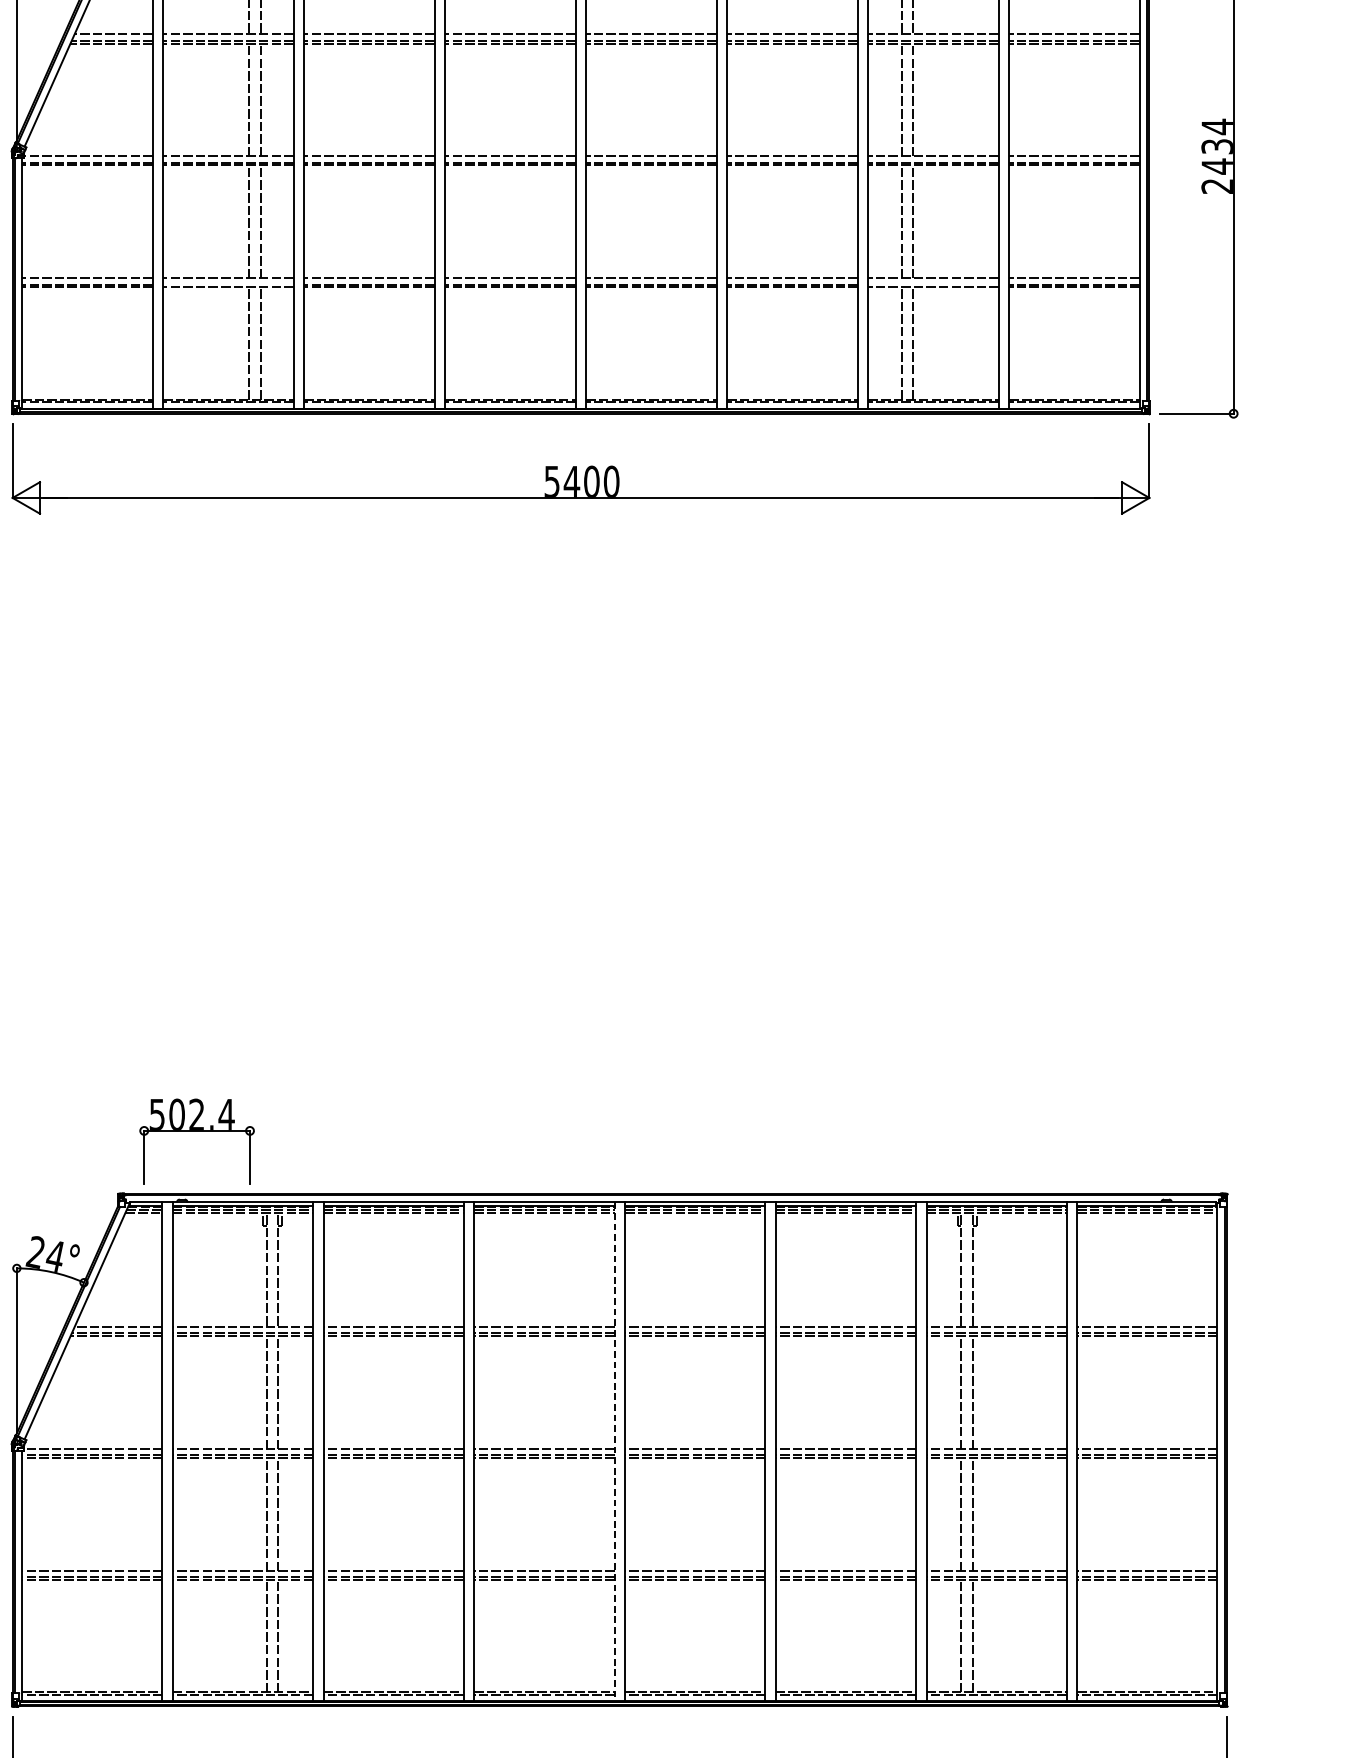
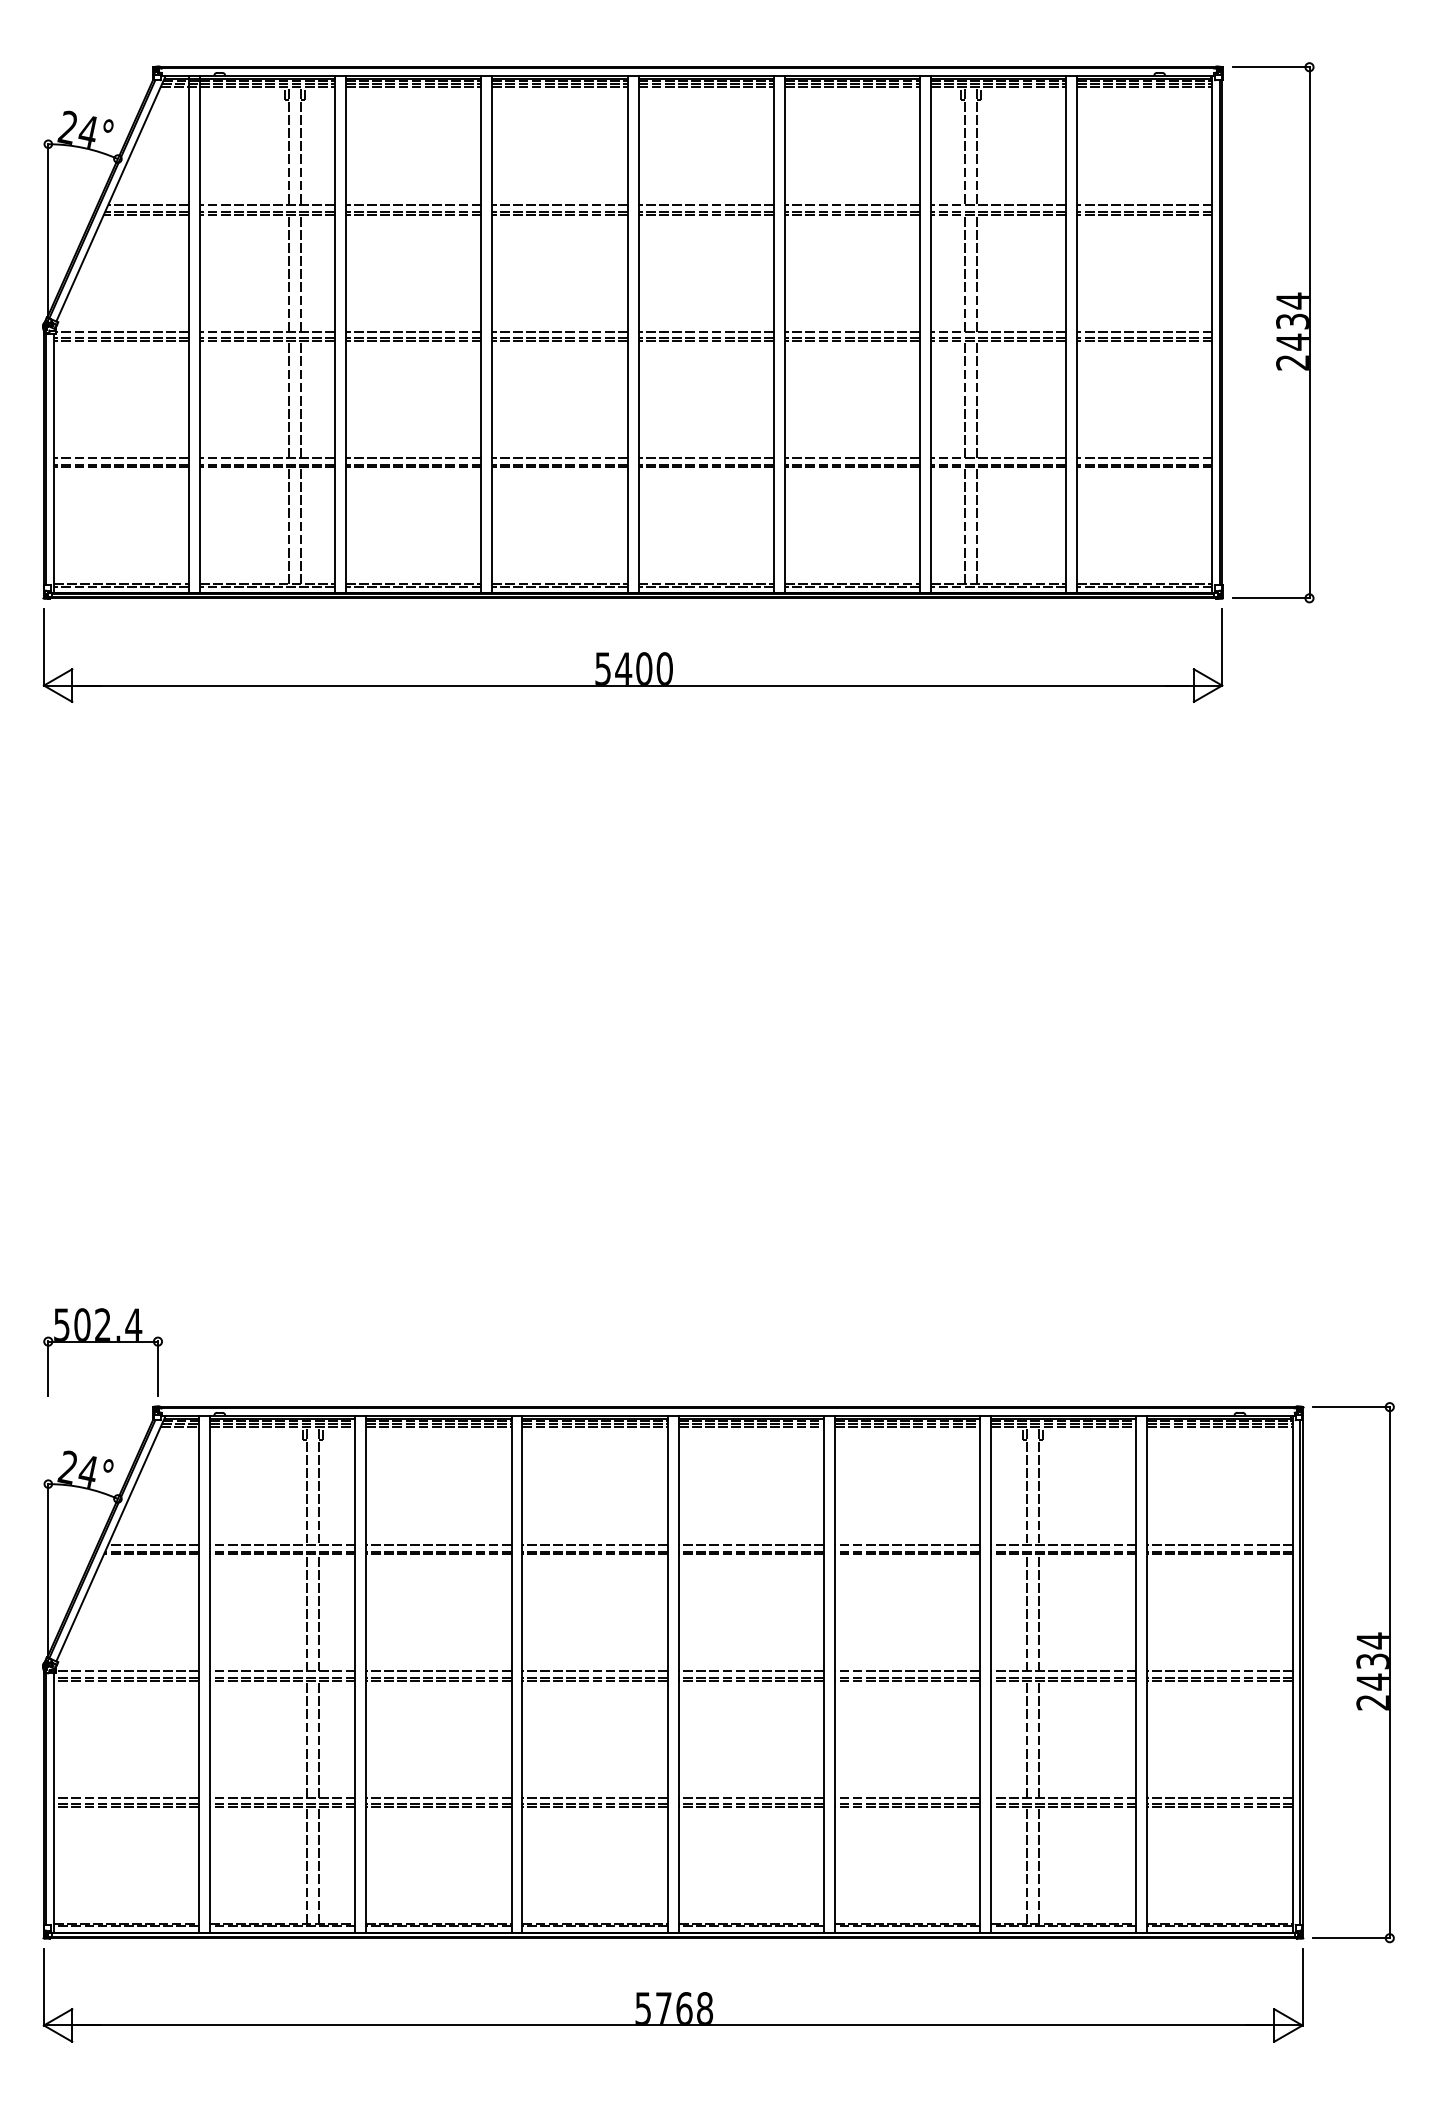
line: (228, 284) -> (267, 464), added
line: (933, 284) -> (998, 464), added
part: (196, 1131) -> (102, 1342), moved
part: (1276, 1450) -> (1353, 1672), added
line: (614, 1452) -> (667, 1674), dashed -> solid

